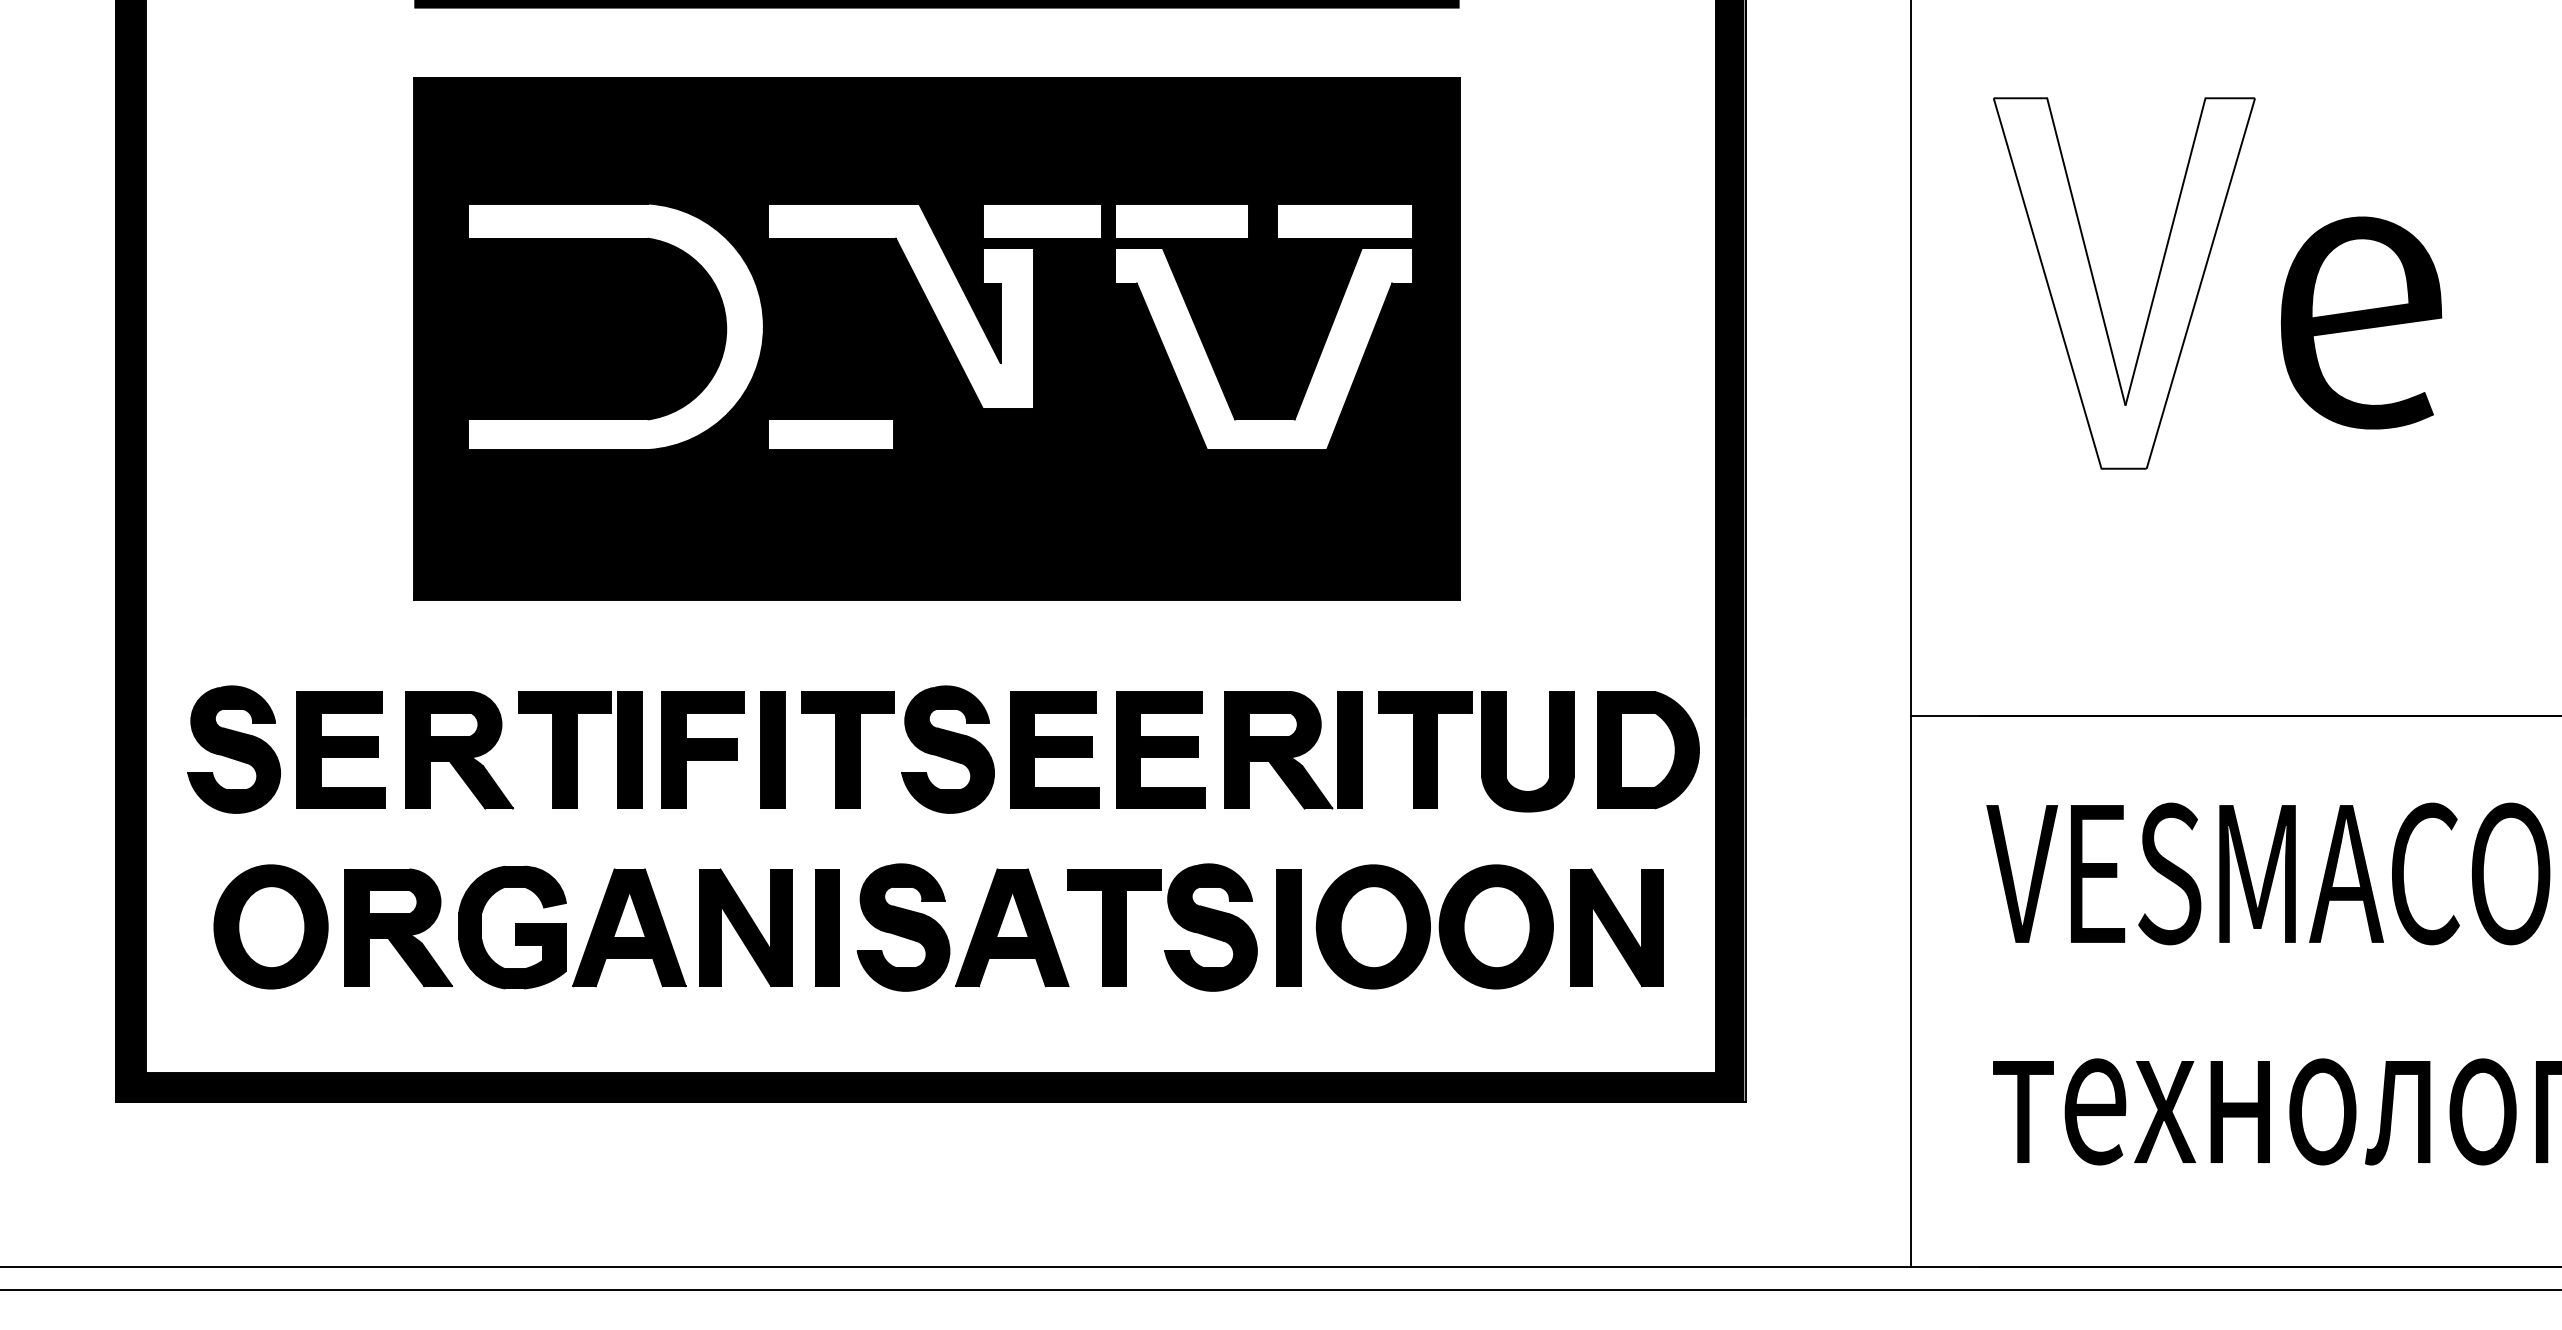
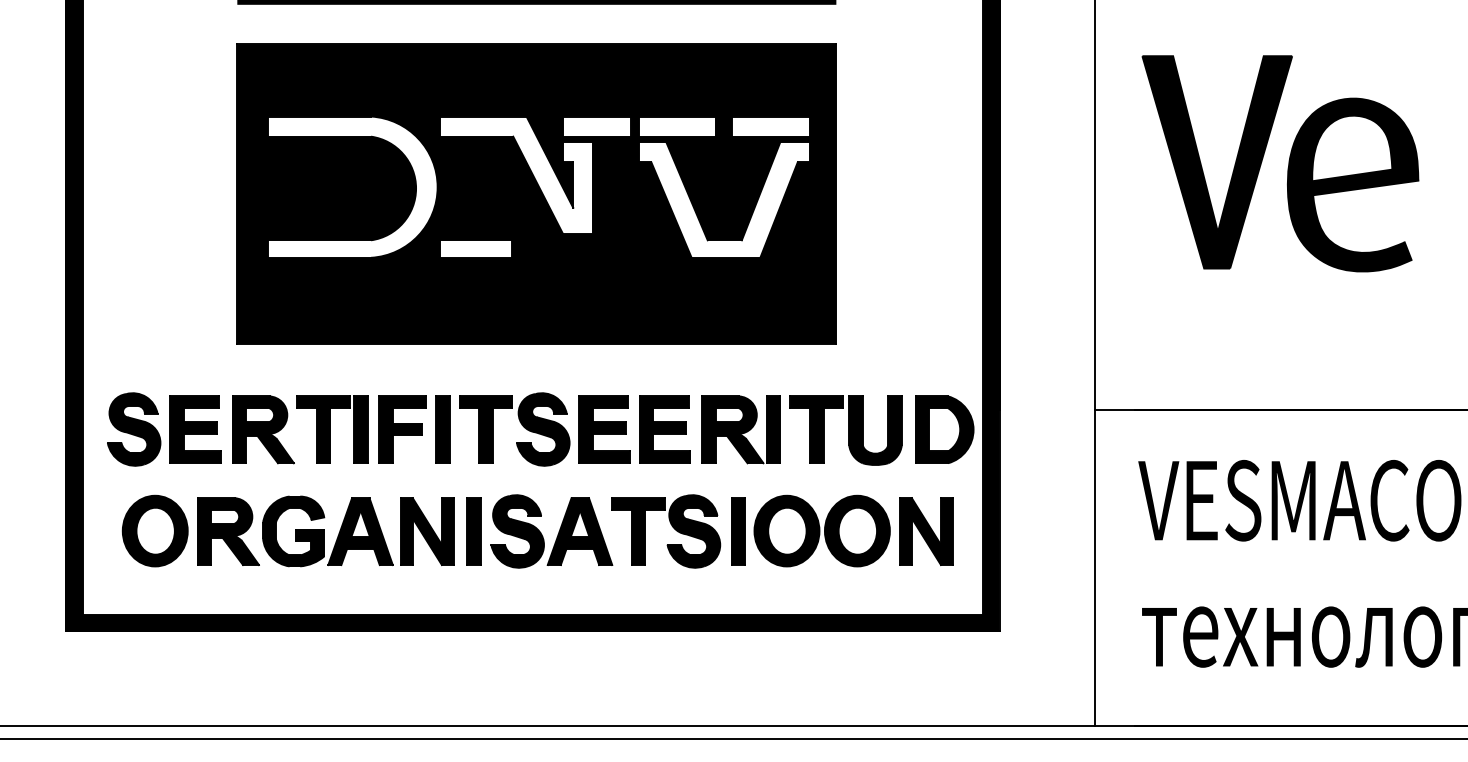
fill: (2124, 283) -> (1217, 162), added
part: (2362, 322) -> (1353, 184), size x1.43

